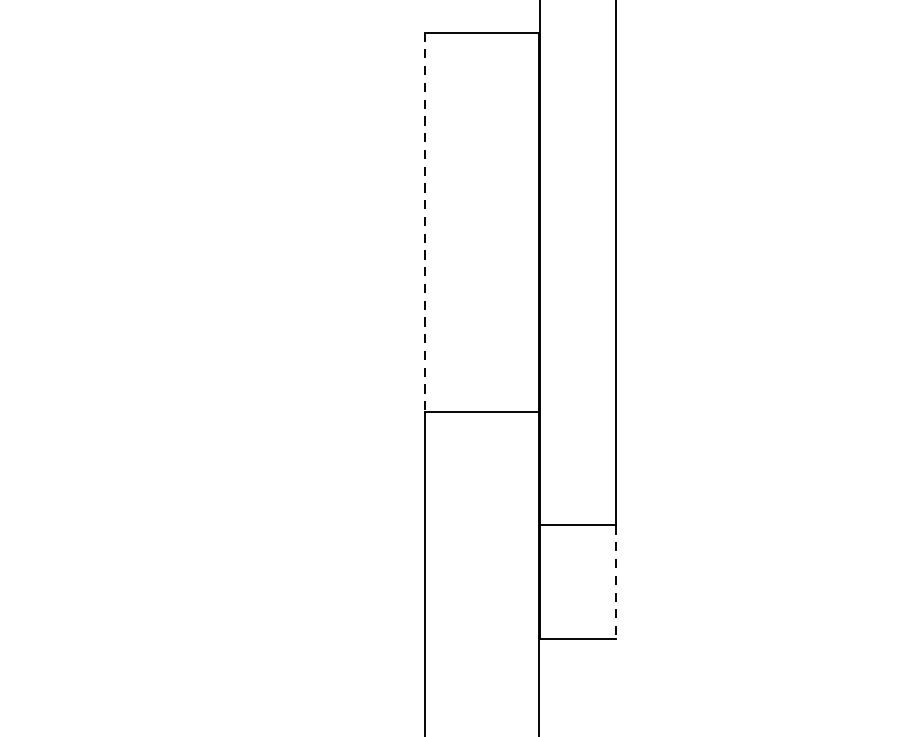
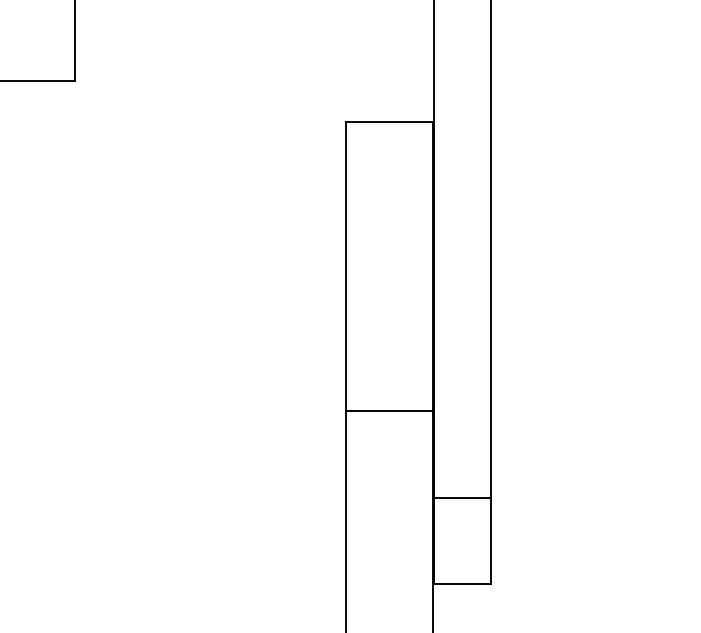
line: (425, 222) -> (346, 266), dashed -> solid
line: (615, 582) -> (491, 541), dashed -> solid

